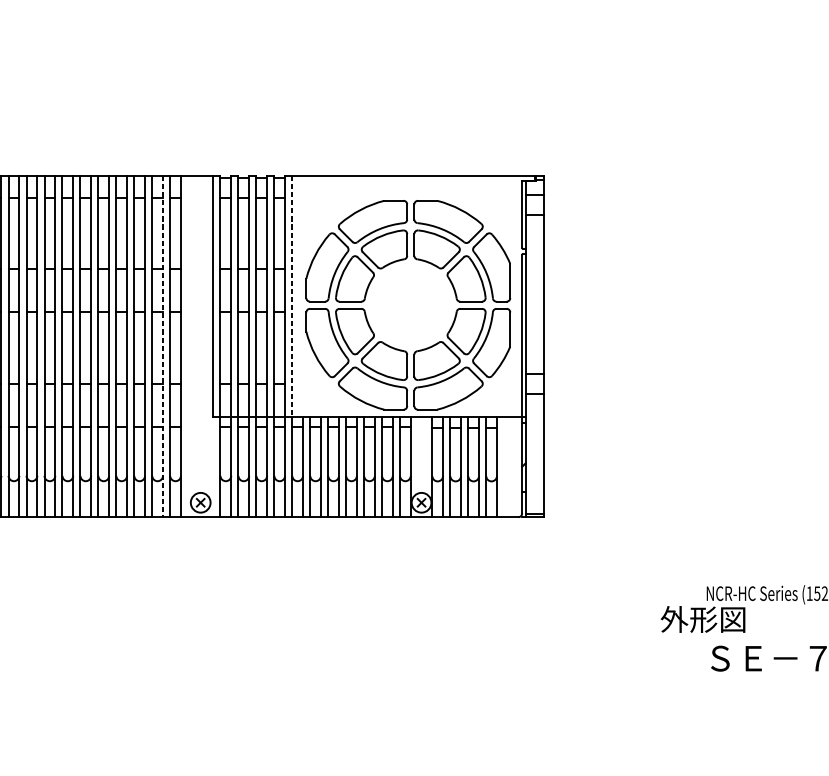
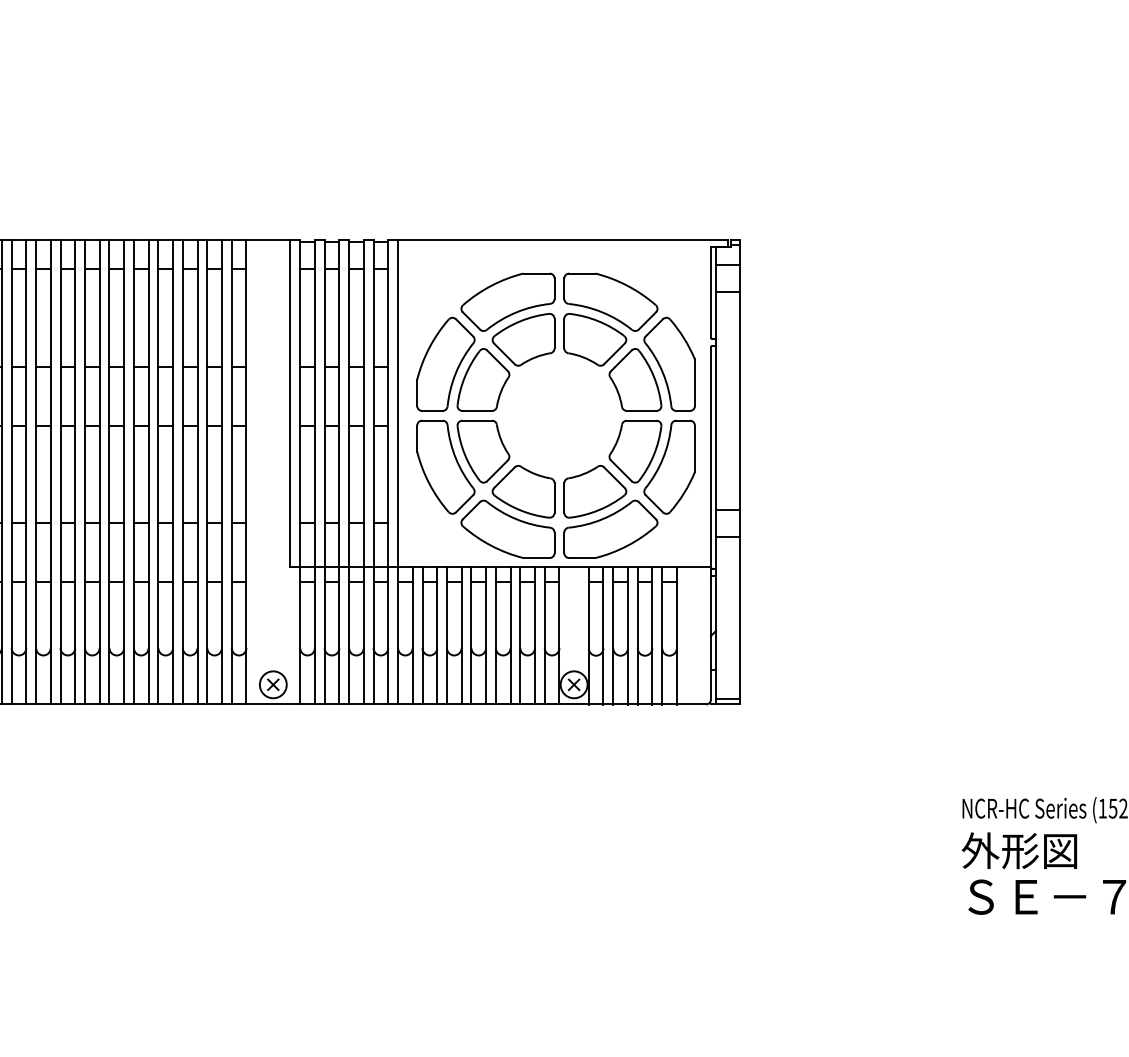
line: (292, 296) -> (398, 403), dashed -> solid
line: (162, 346) -> (221, 472), dashed -> solid
text: (703, 619) -> (1019, 850), moved

